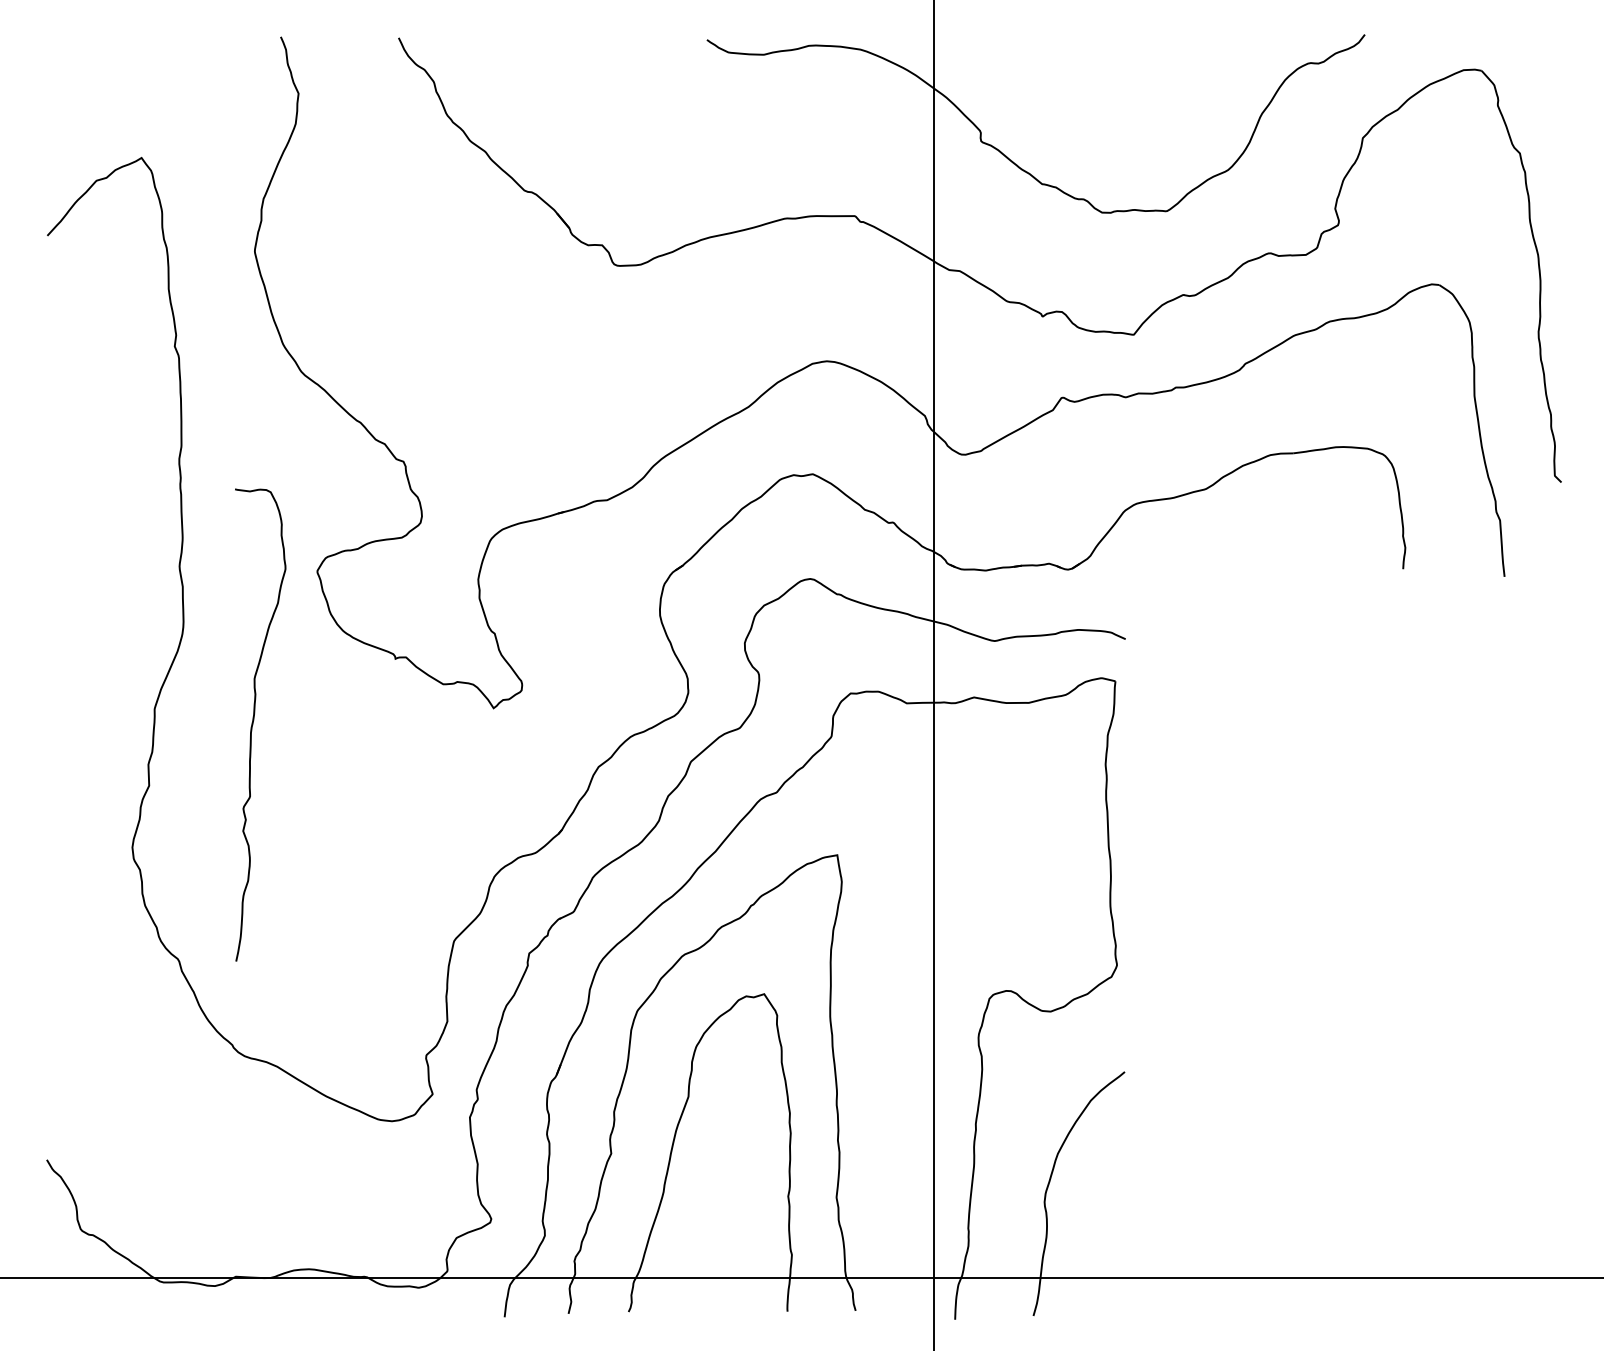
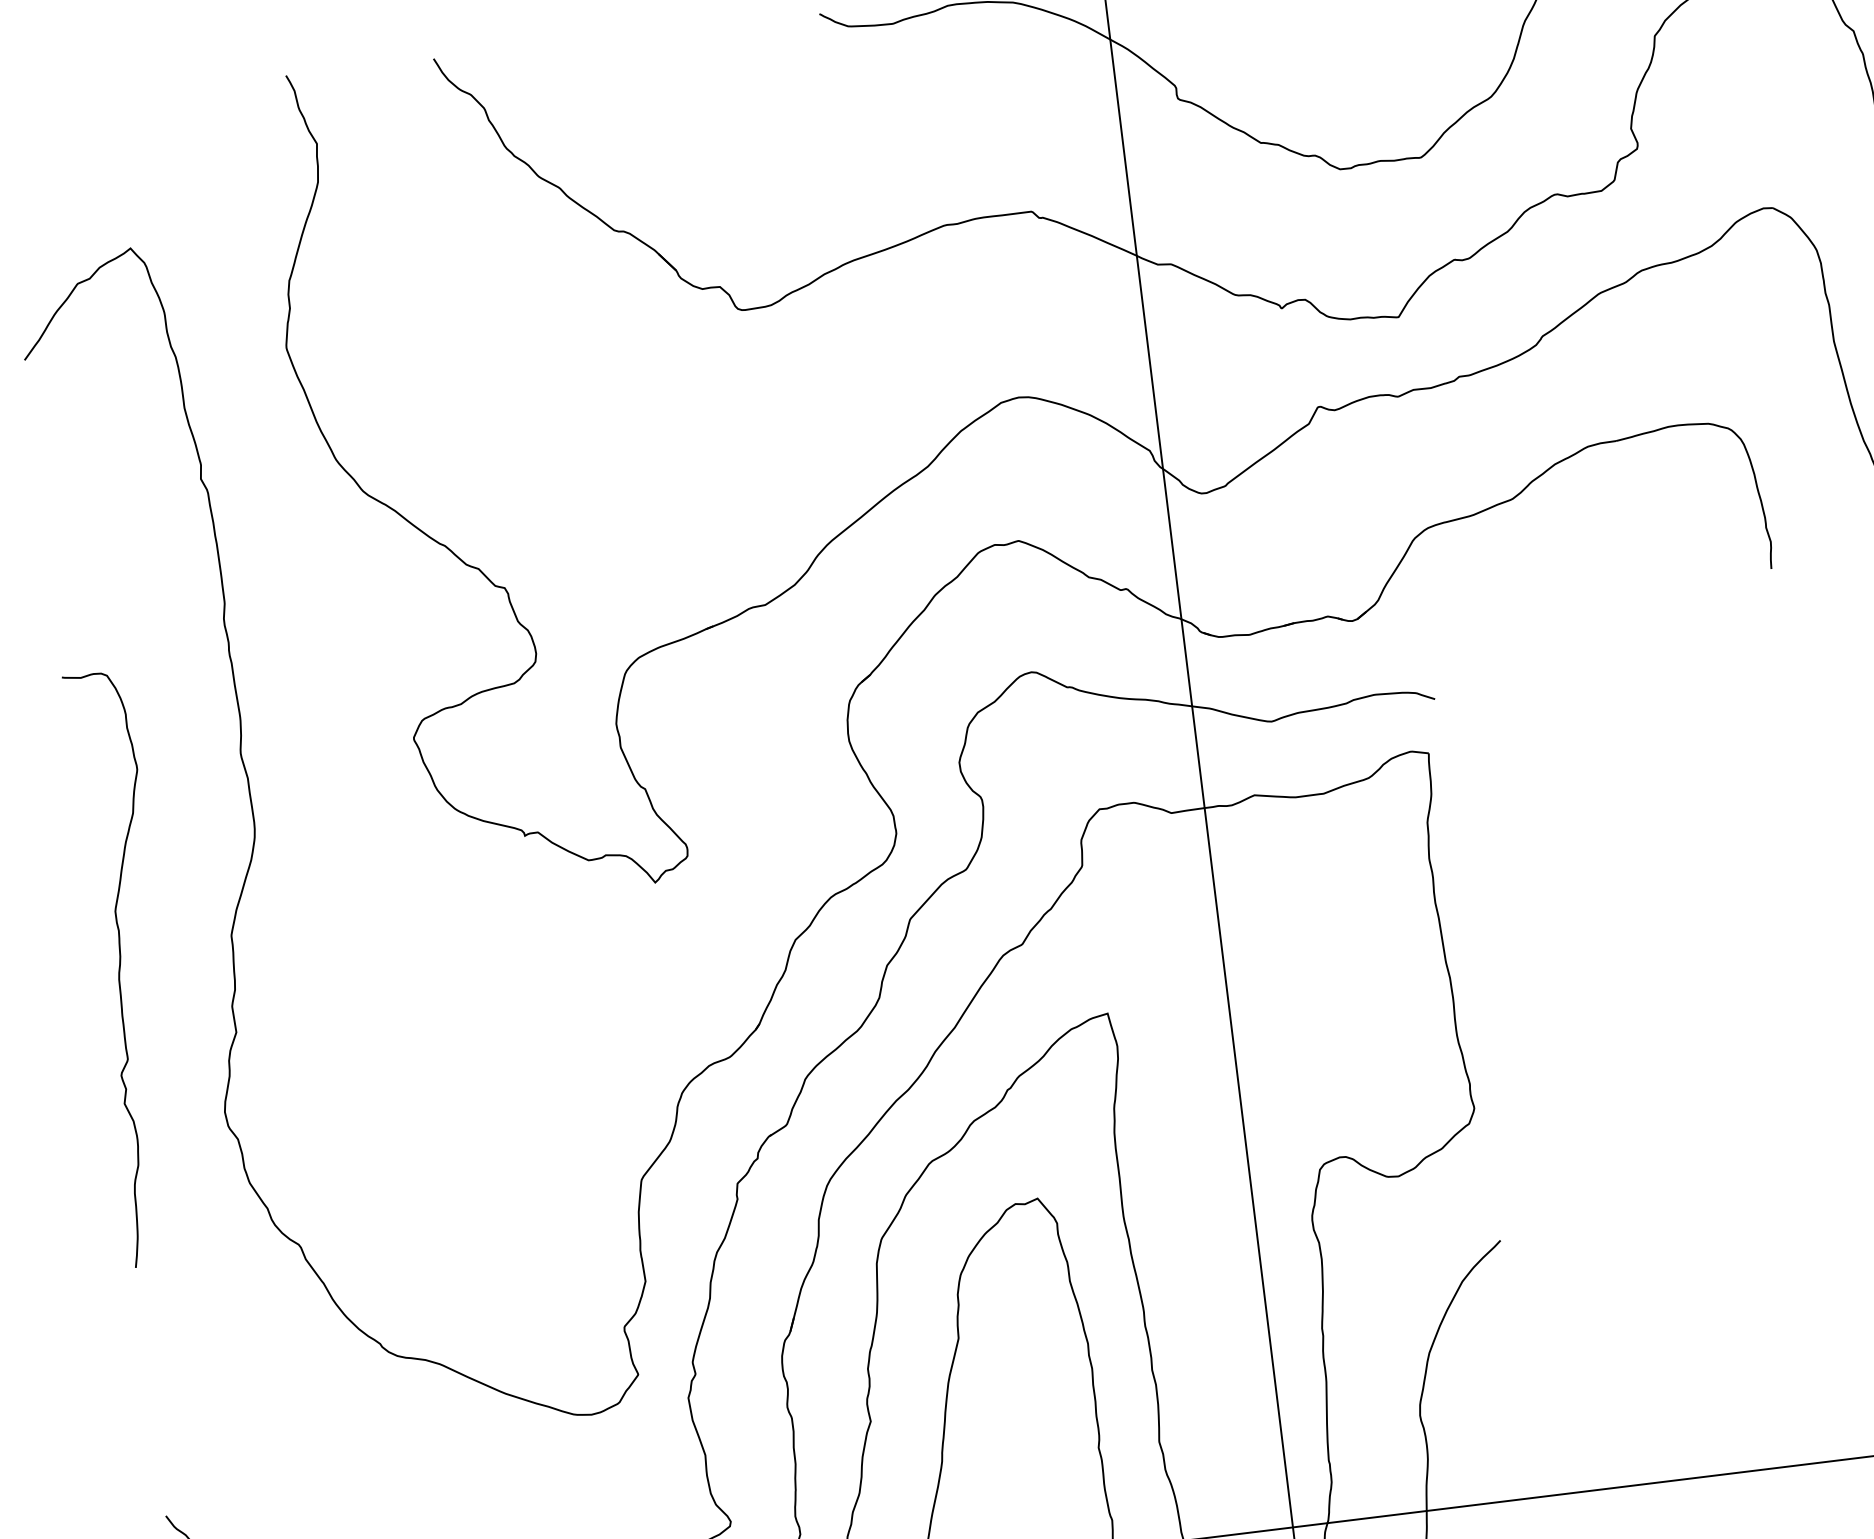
curve: (253, 724) -> (121, 968), moved

